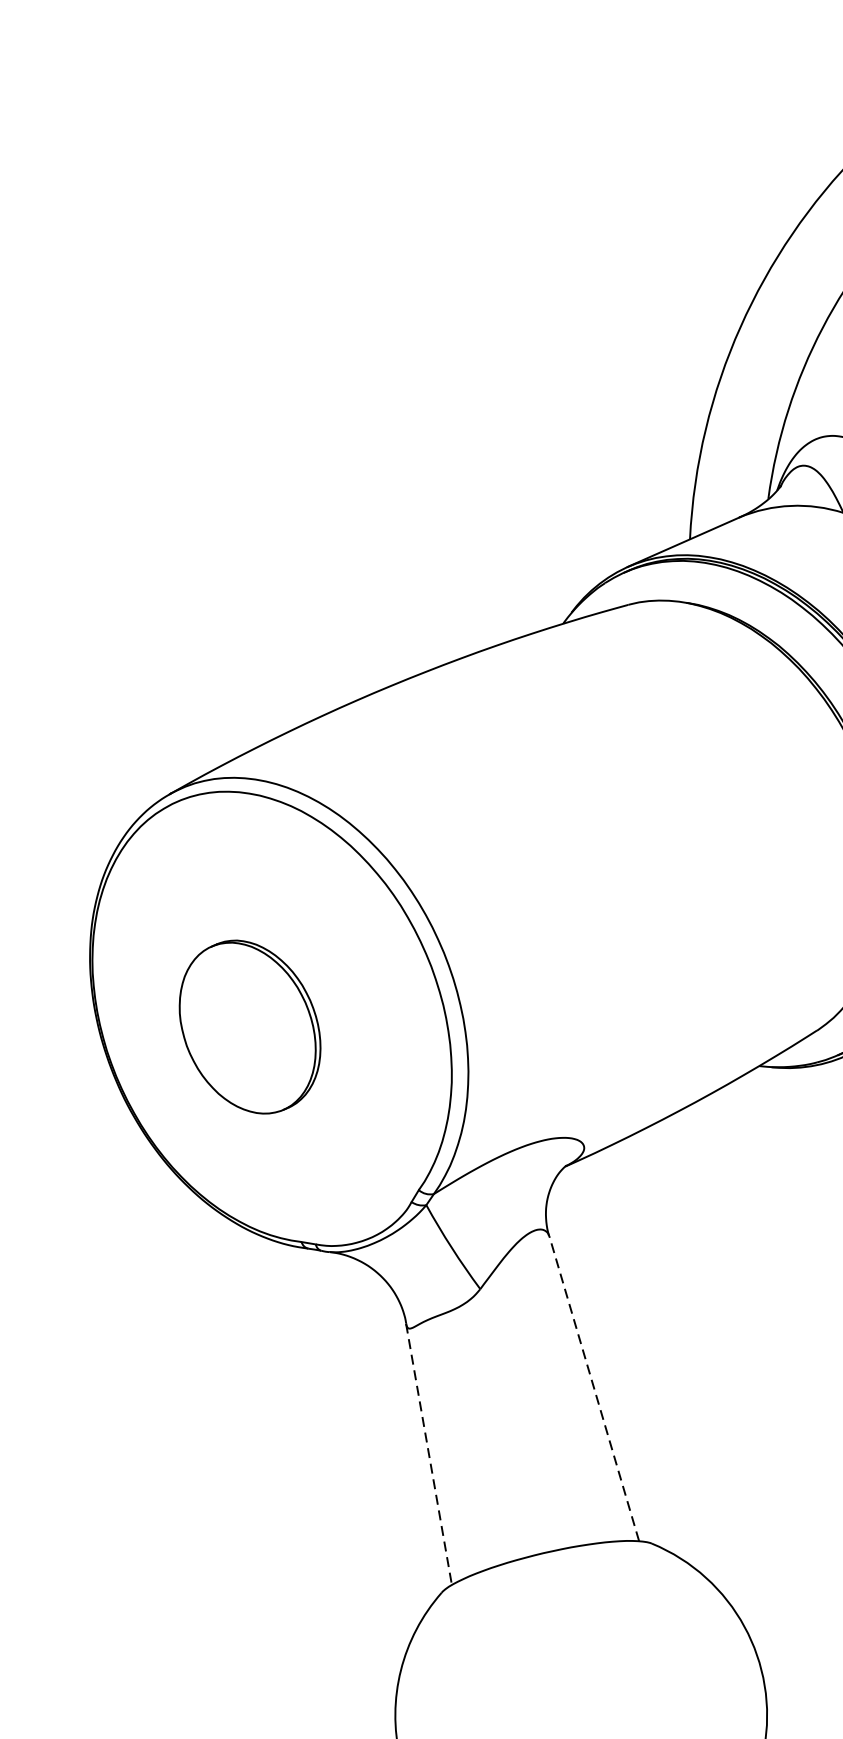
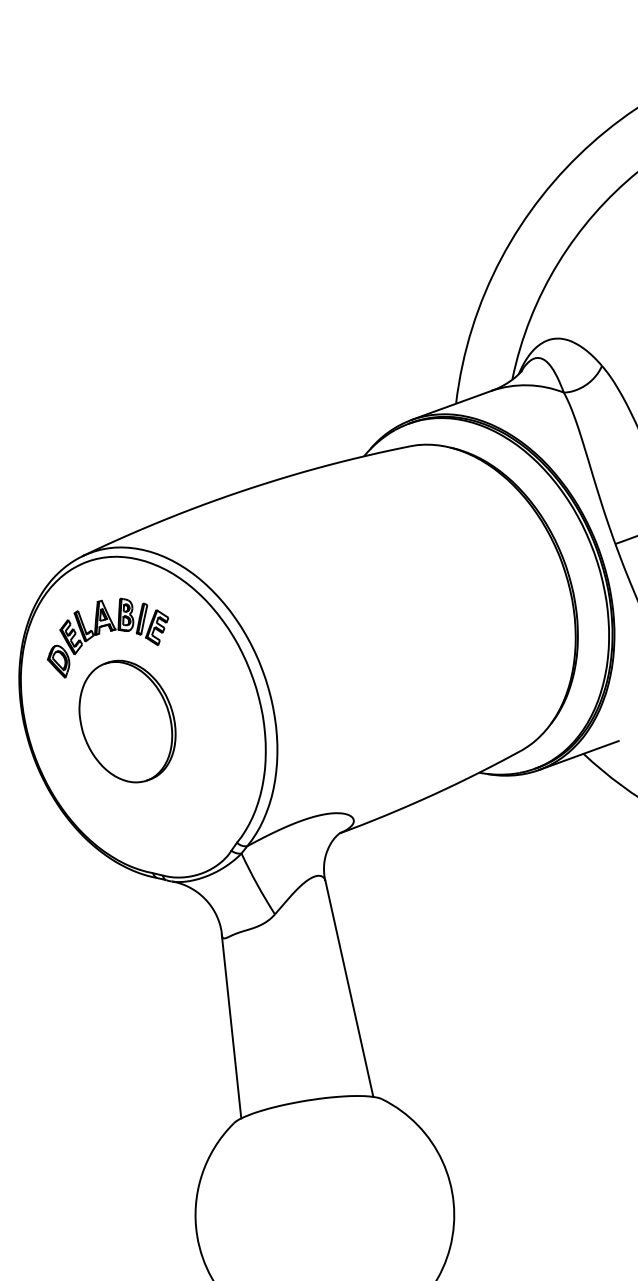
part: (216, 899) -> (110, 631), added
line: (594, 1388) -> (349, 988), dashed -> solid
line: (428, 1455) -> (231, 1027), dashed -> solid

